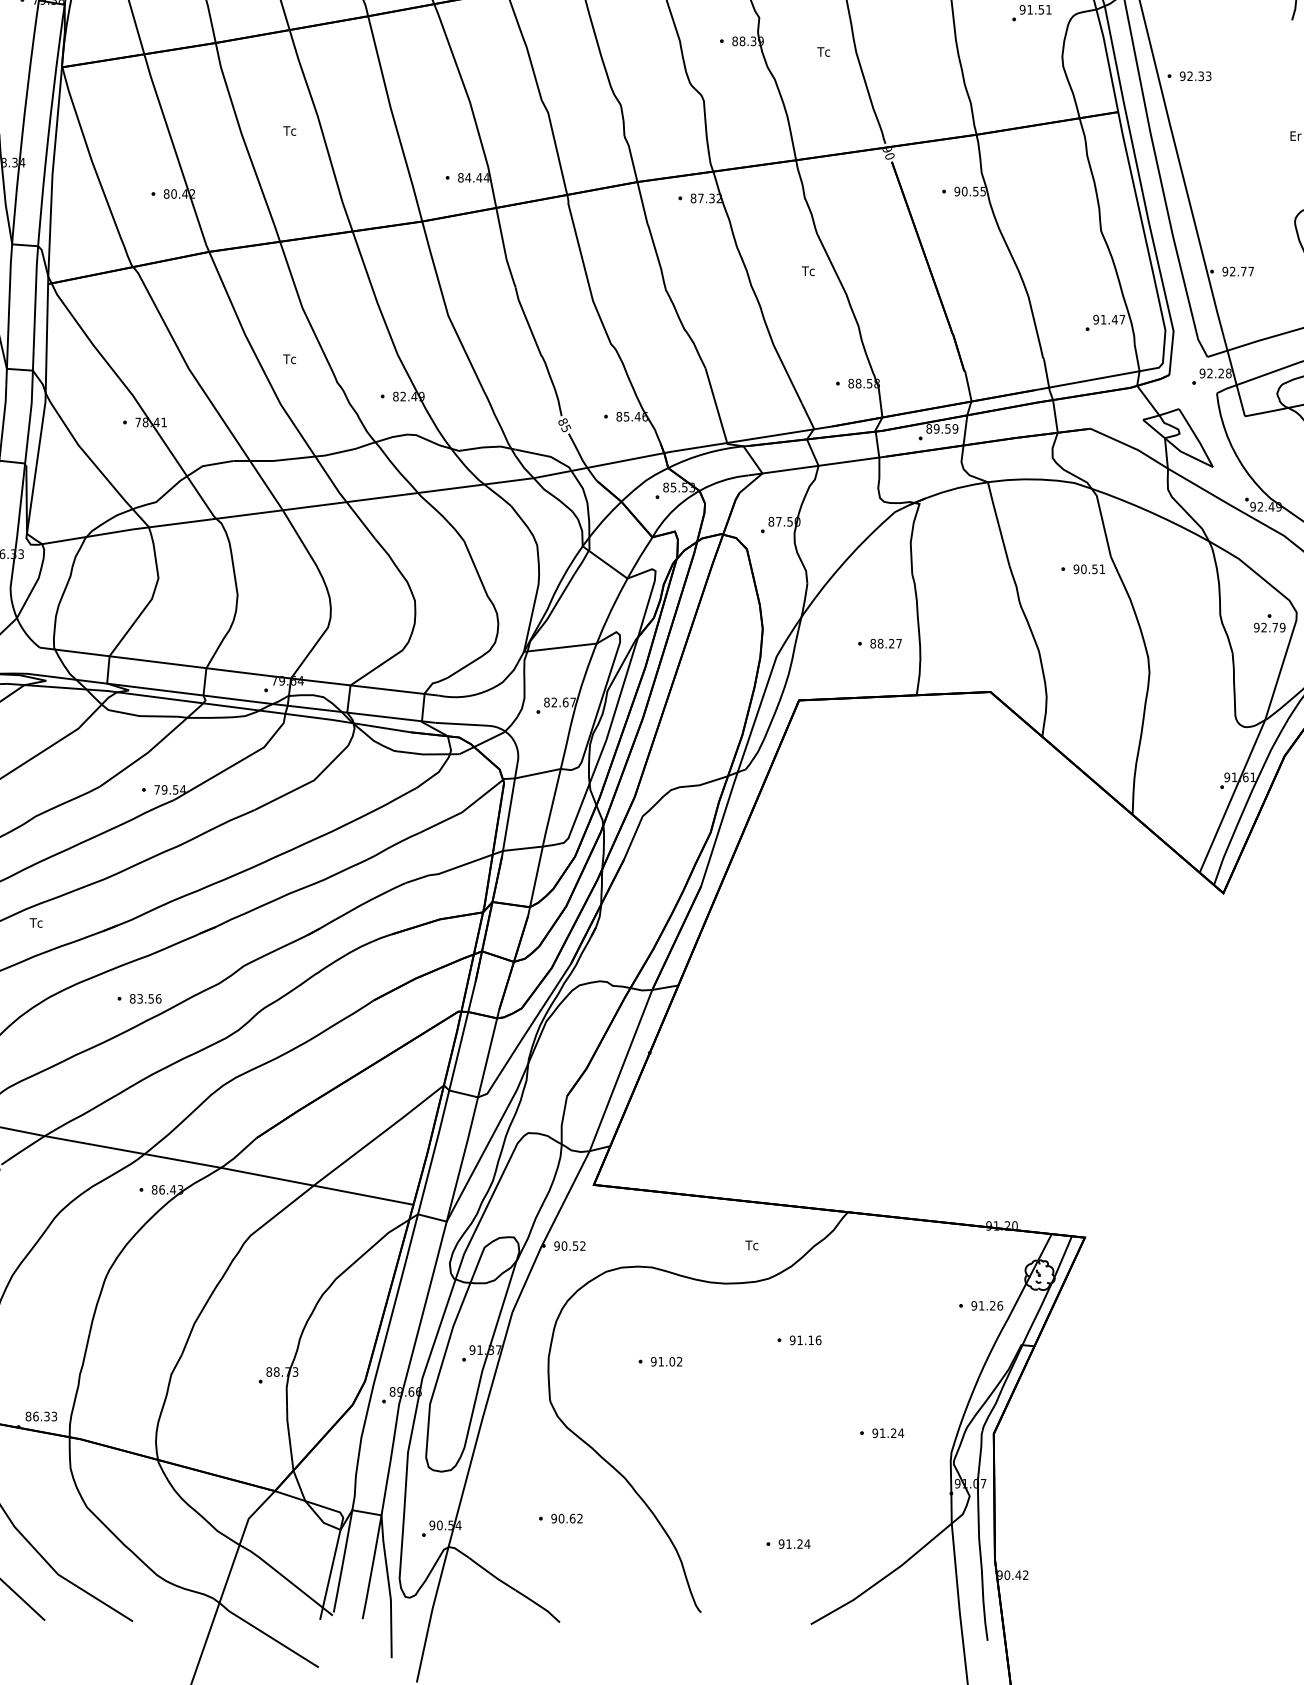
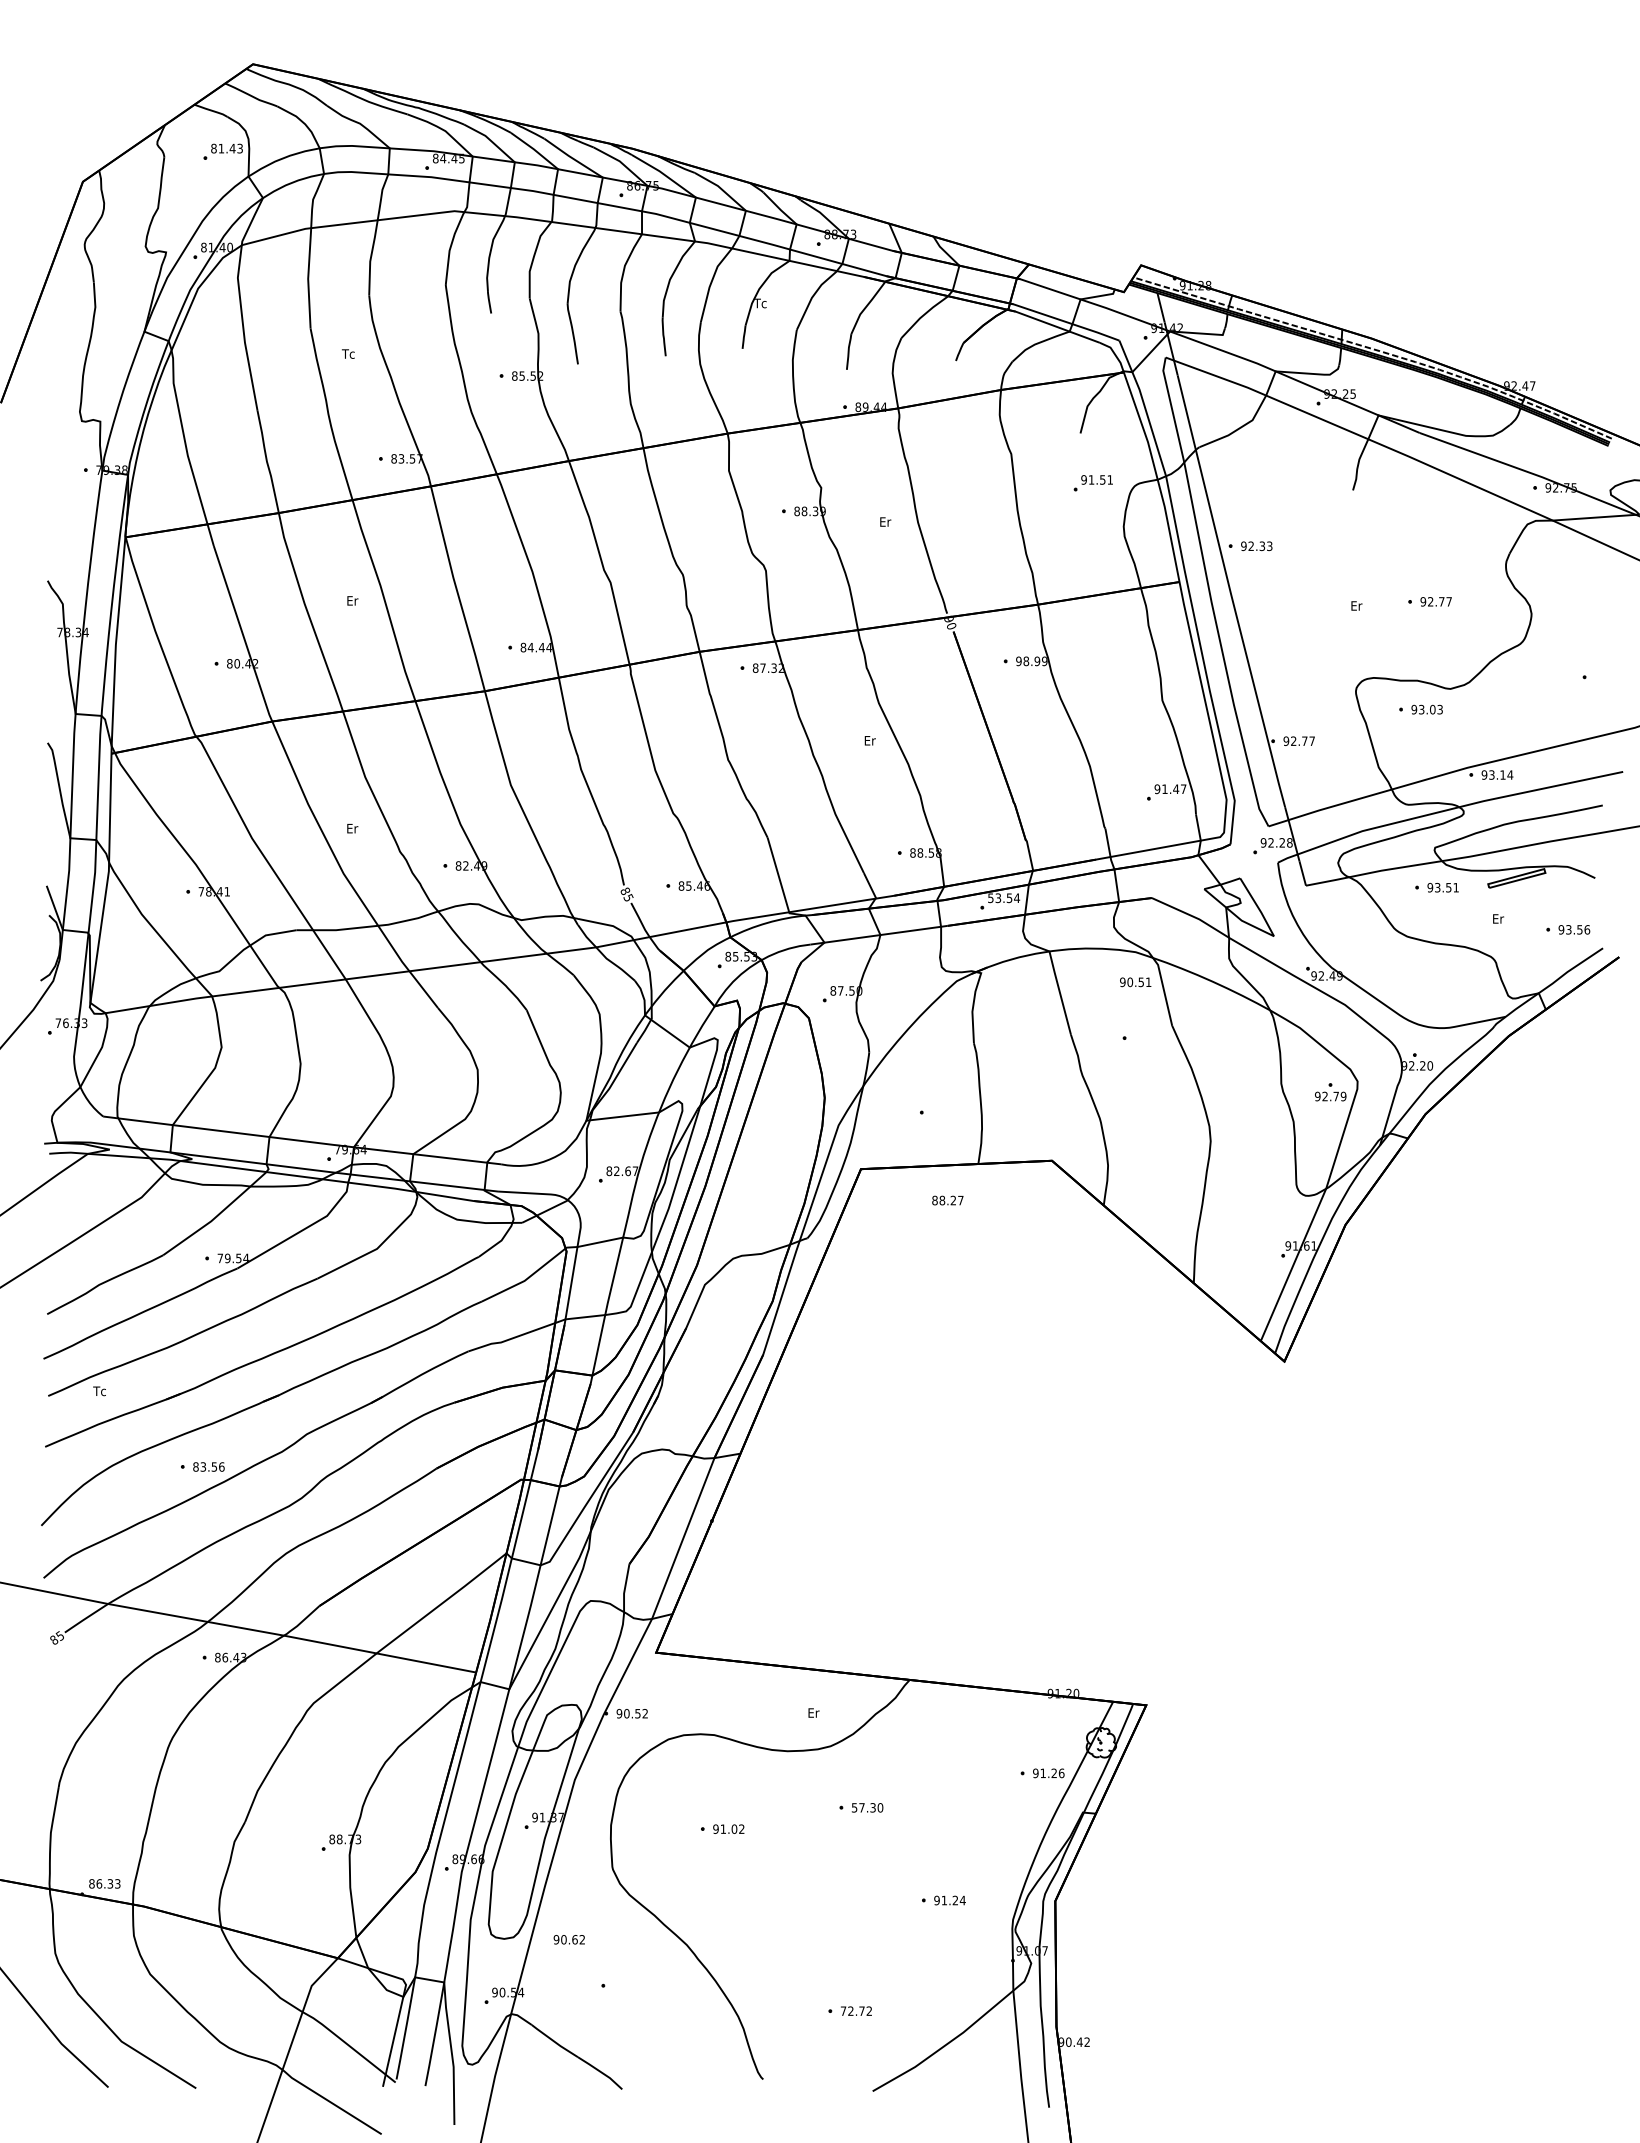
text: (823, 51) -> (885, 521), Tc -> Er
text: (289, 130) -> (352, 600), Tc -> Er
text: (973, 190) -> (1035, 660), 90.55 -> 98.99
text: (807, 270) -> (869, 740), Tc -> Er
text: (289, 359) -> (352, 828), Tc -> Er
text: (942, 429) -> (1004, 898), 89.59 -> 53.54
text: (1089, 569) -> (1135, 982), moved
text: (885, 643) -> (947, 1200), moved
text: (751, 1244) -> (813, 1712), Tc -> Er
text: (805, 1340) -> (867, 1807), 91.16 -> 57.30
text: (566, 1518) -> (568, 1939), moved
text: (794, 1543) -> (856, 2010), 91.24 -> 72.72

